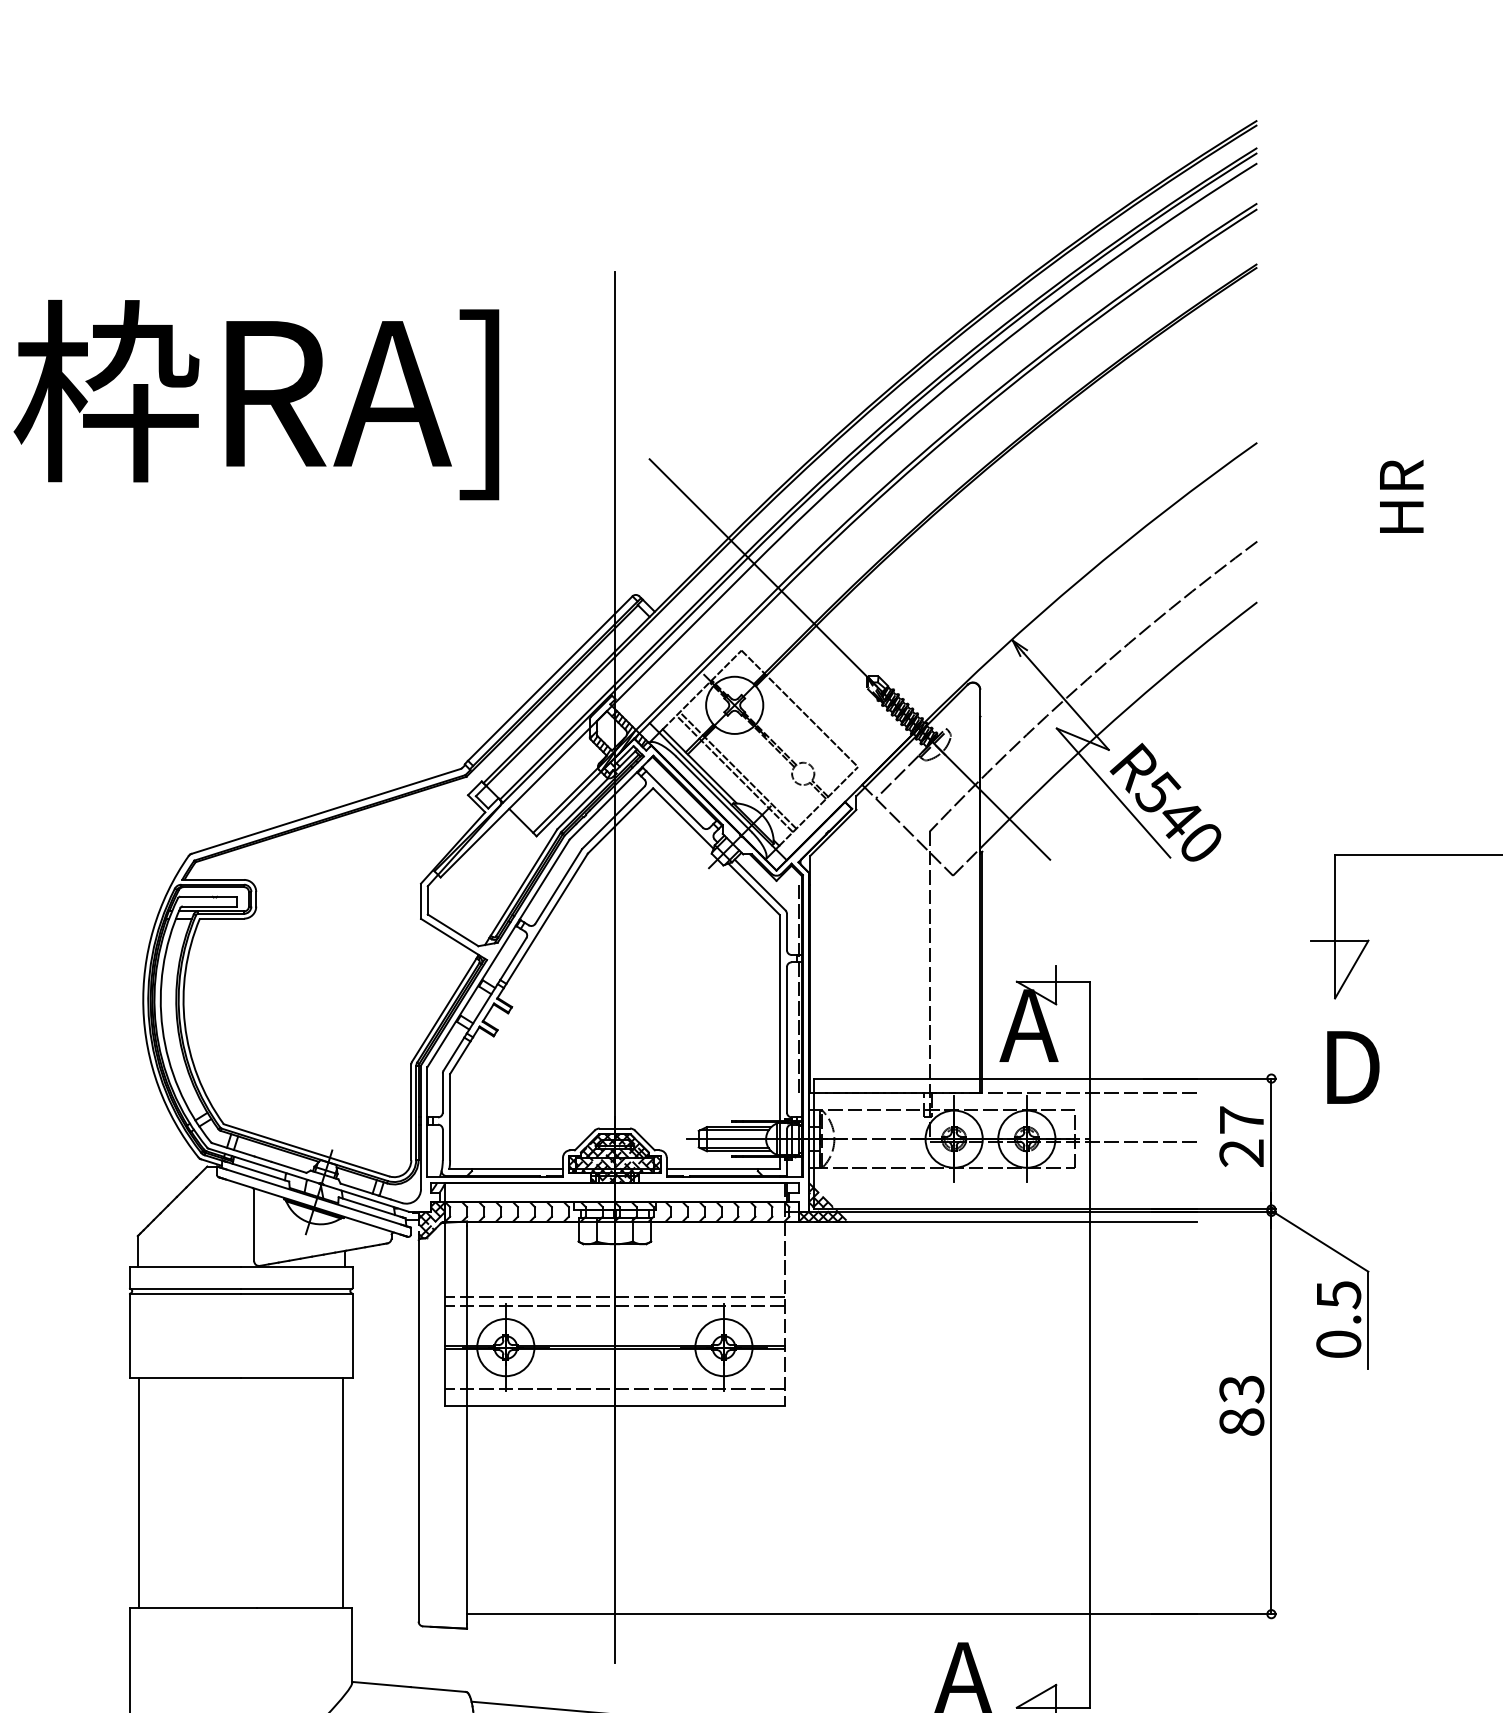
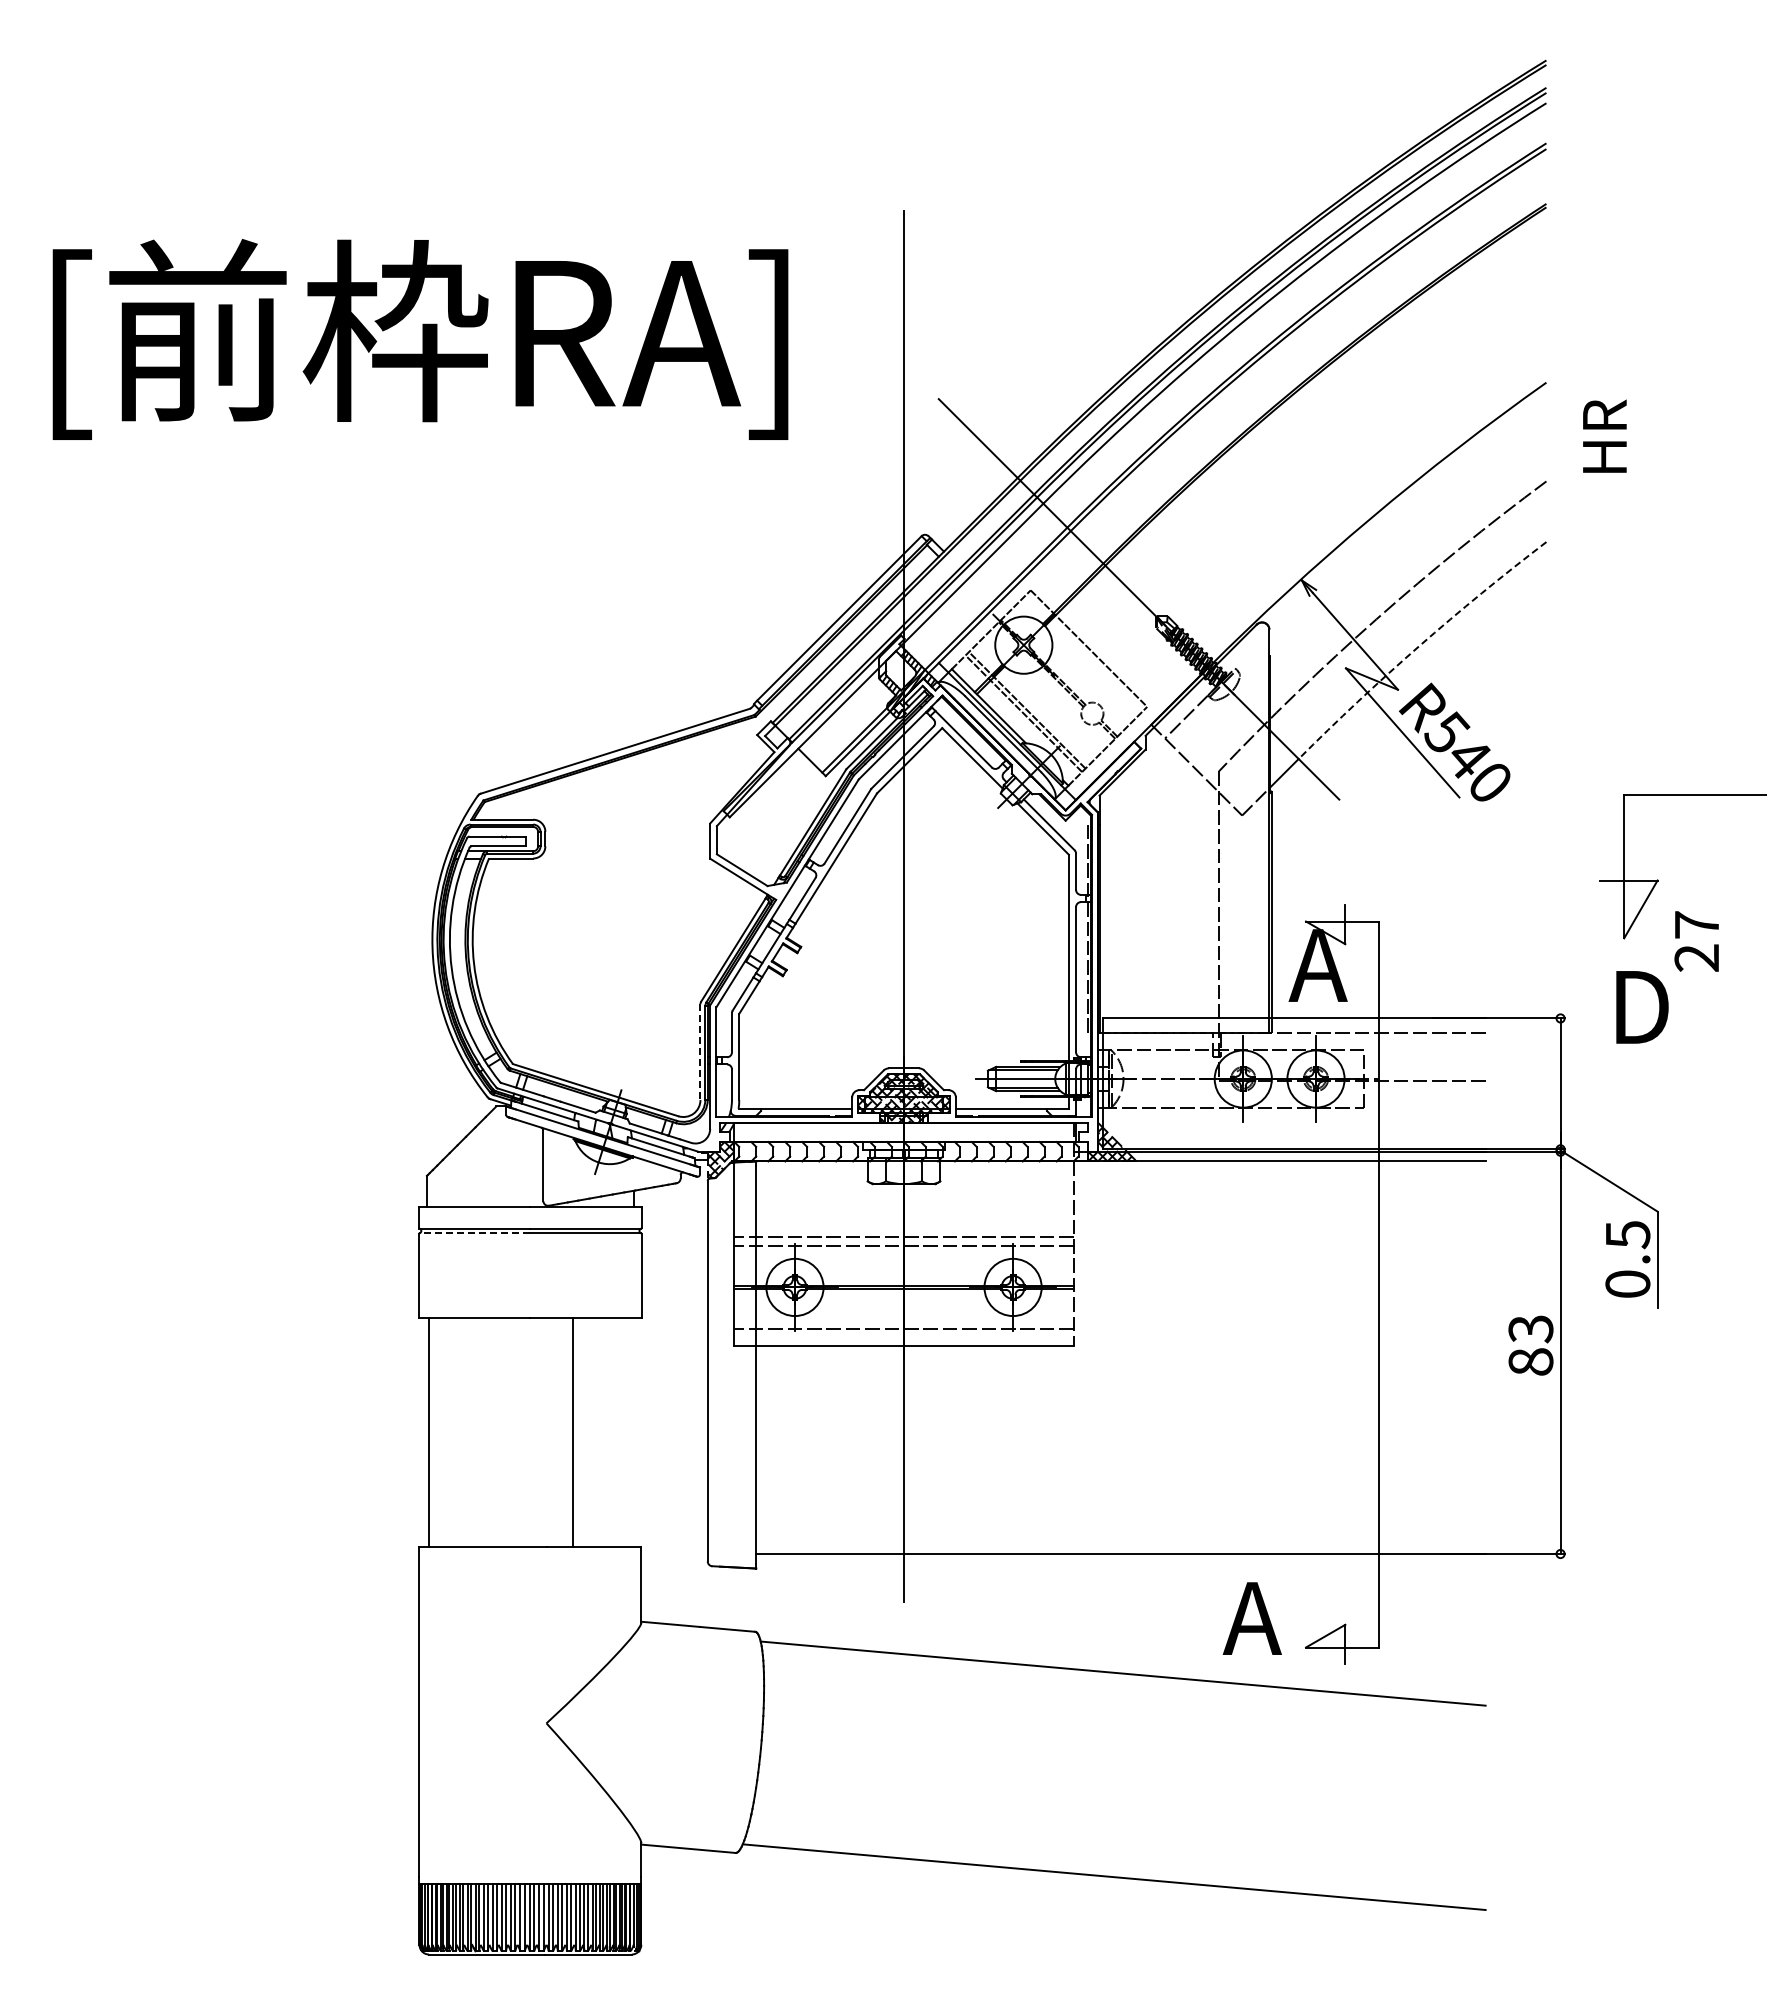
text: (1401, 495) -> (1604, 435), moved
arc: (1129, 706) -> (1418, 646), solid -> dashed
line: (411, 1112) -> (700, 1052), solid -> dashed
text: (1241, 1136) -> (1696, 941), moved
line: (185, 1293) -> (474, 1233), solid -> dashed
line: (343, 1492) -> (573, 1432), moved

